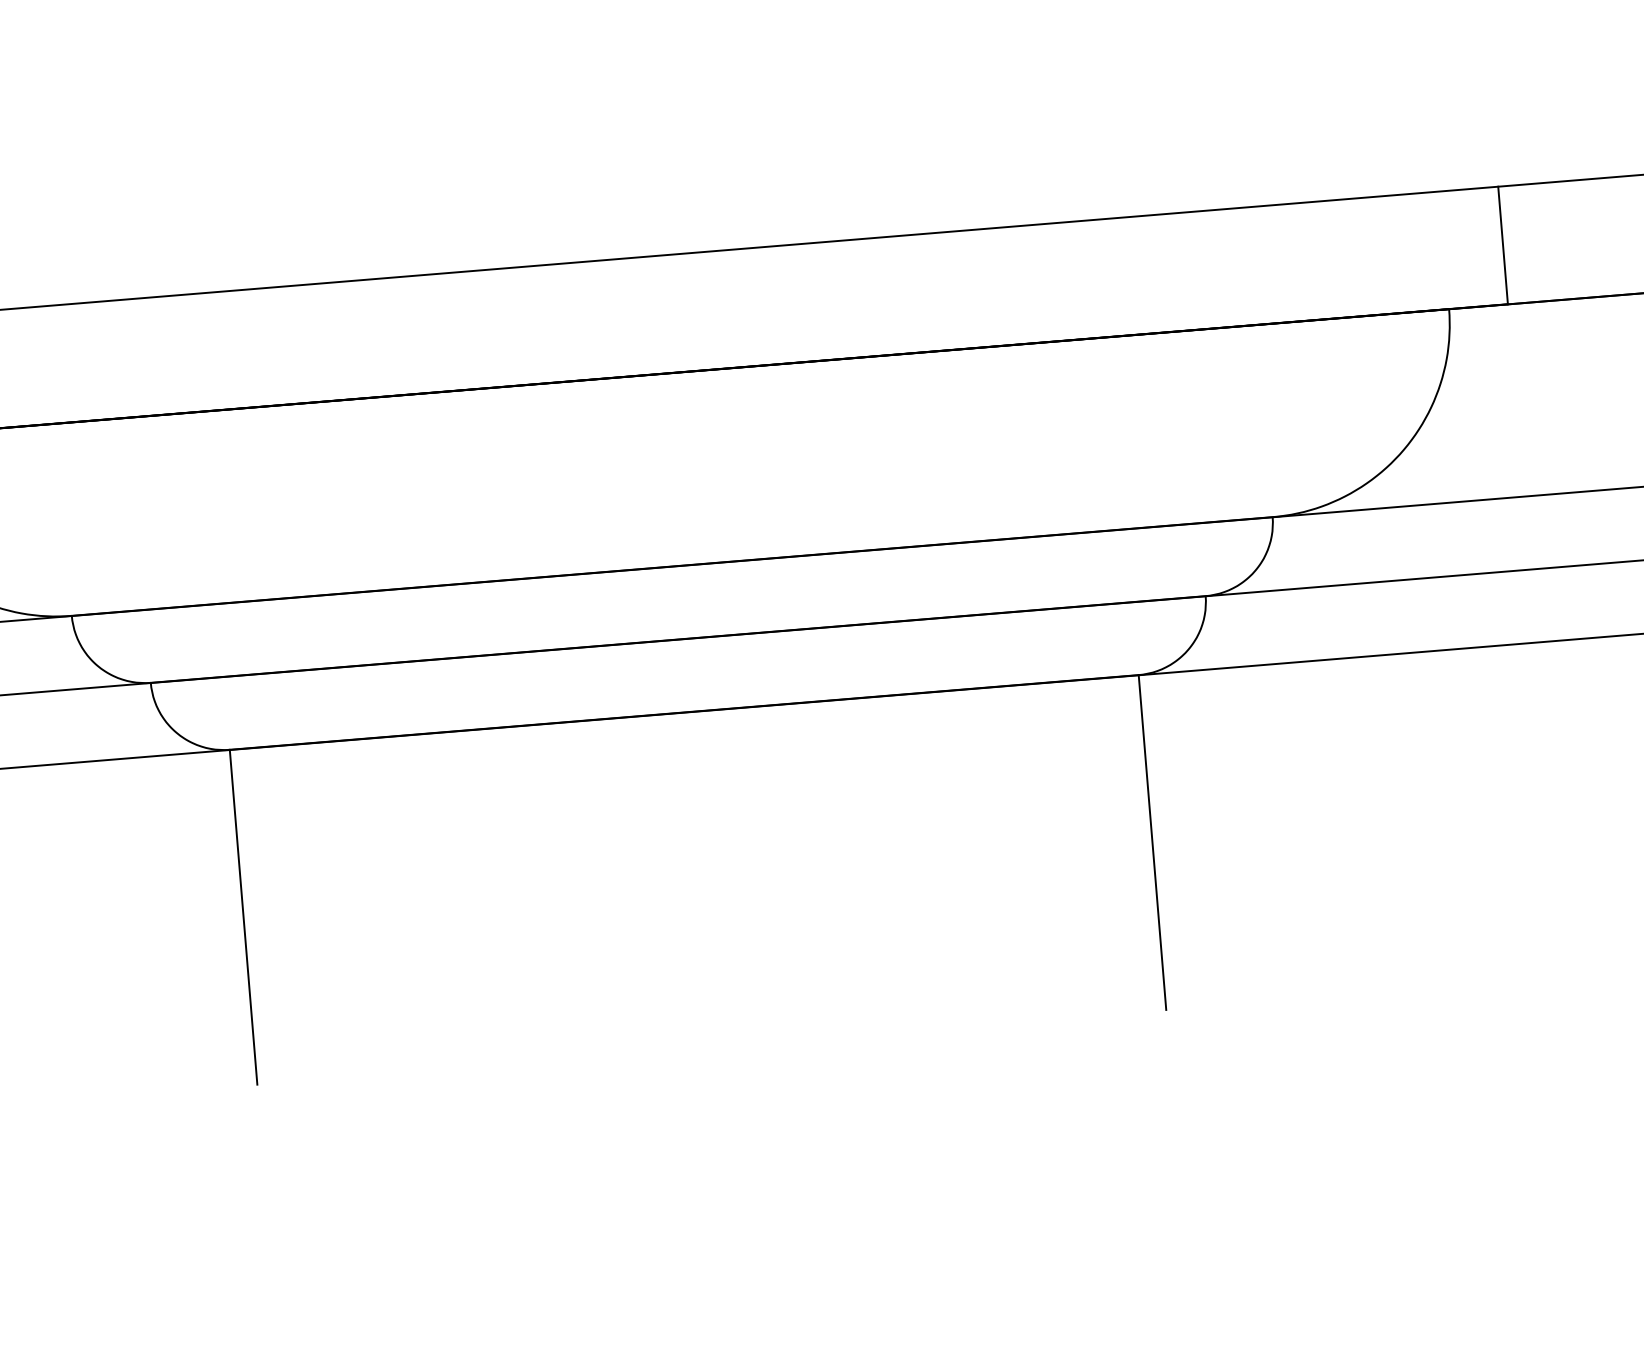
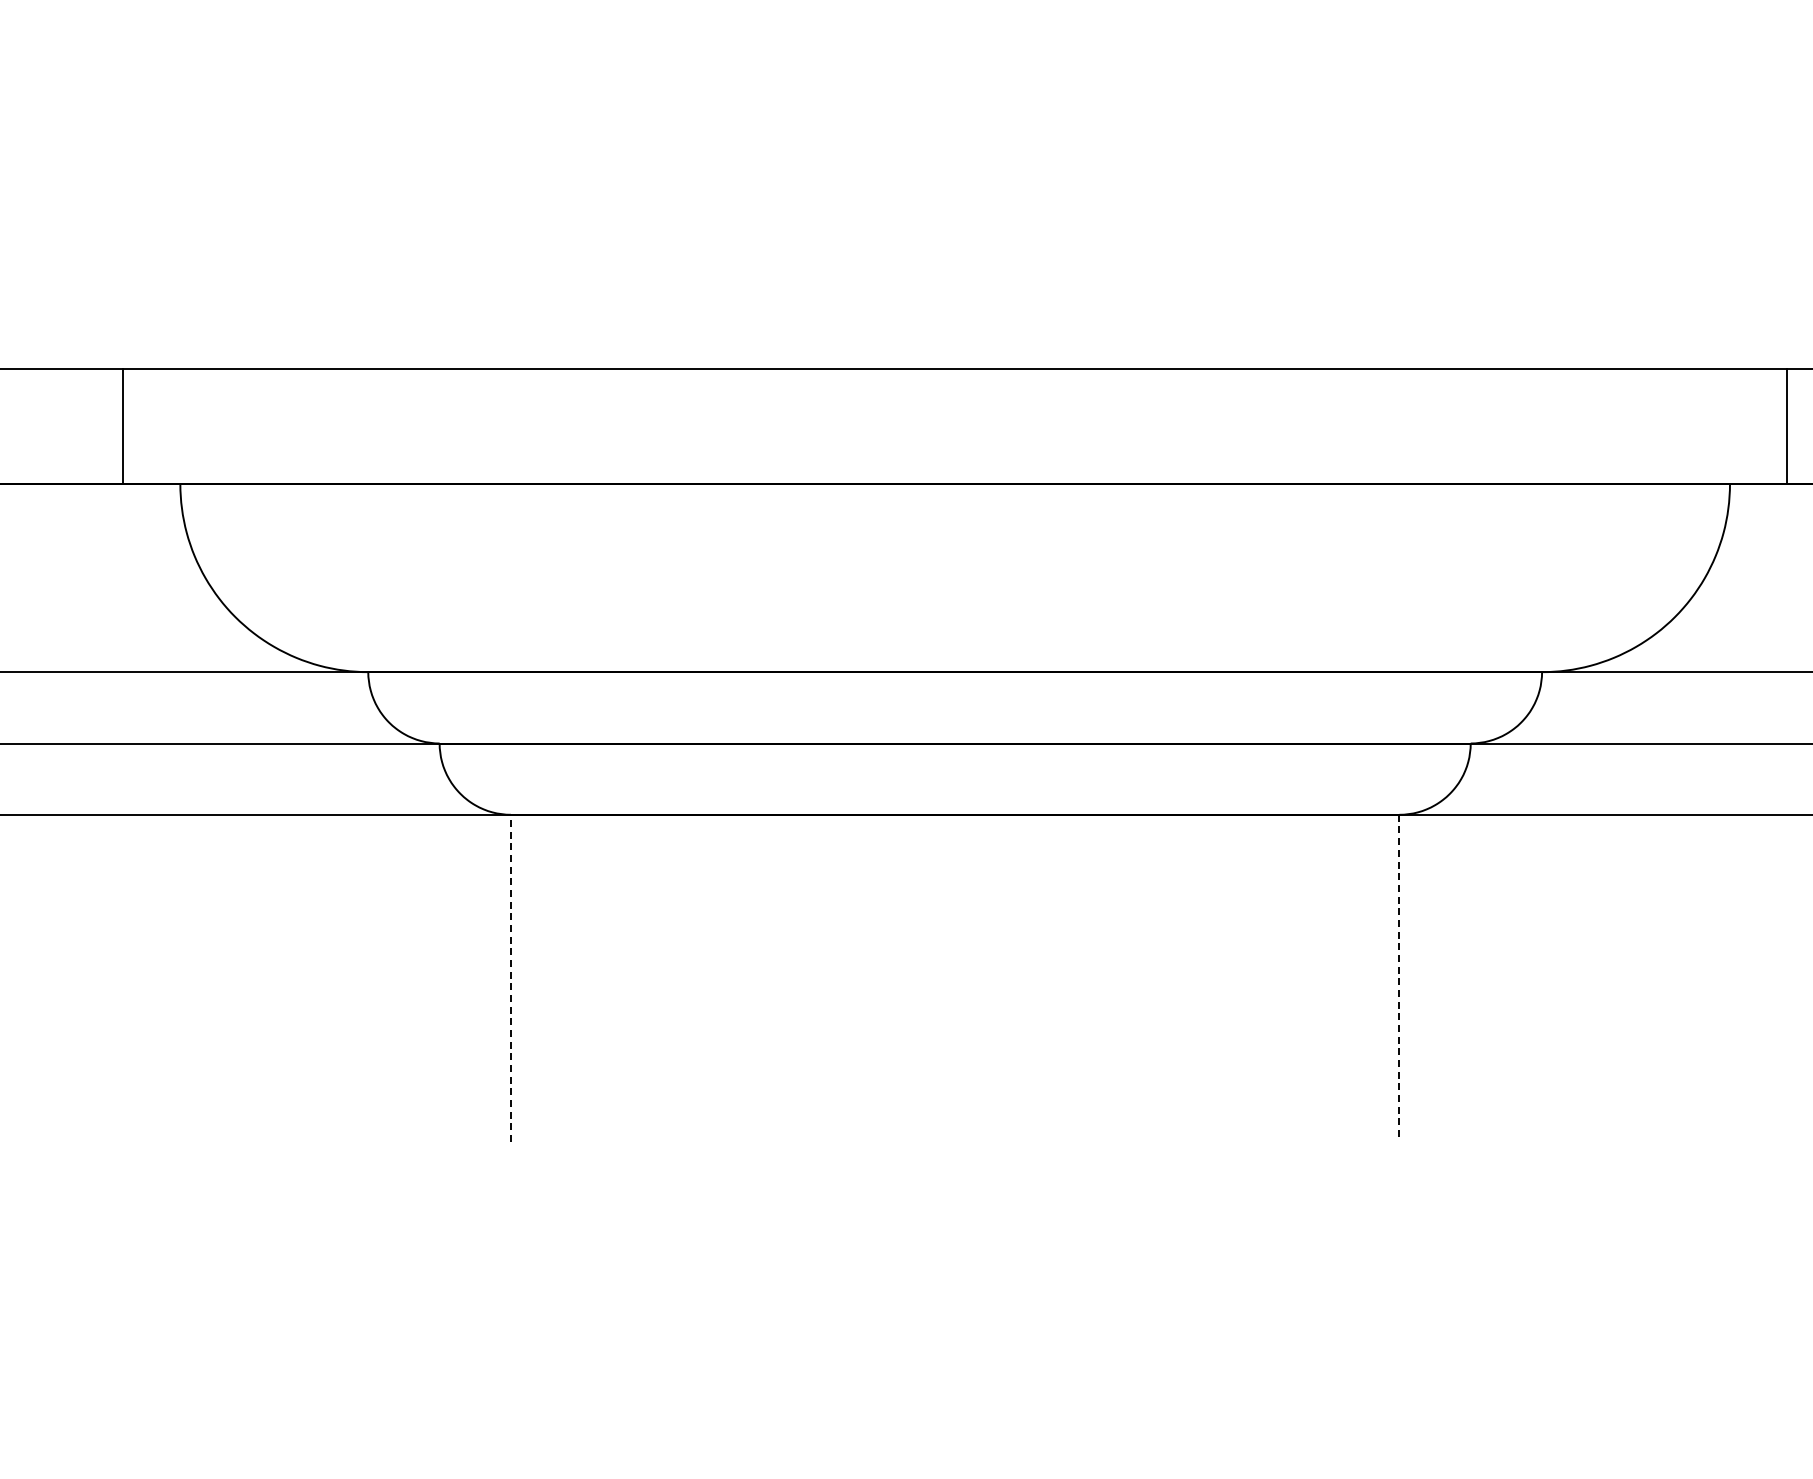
line: (1152, 842) -> (1399, 978), solid -> dashed
line: (244, 917) -> (511, 978), solid -> dashed

